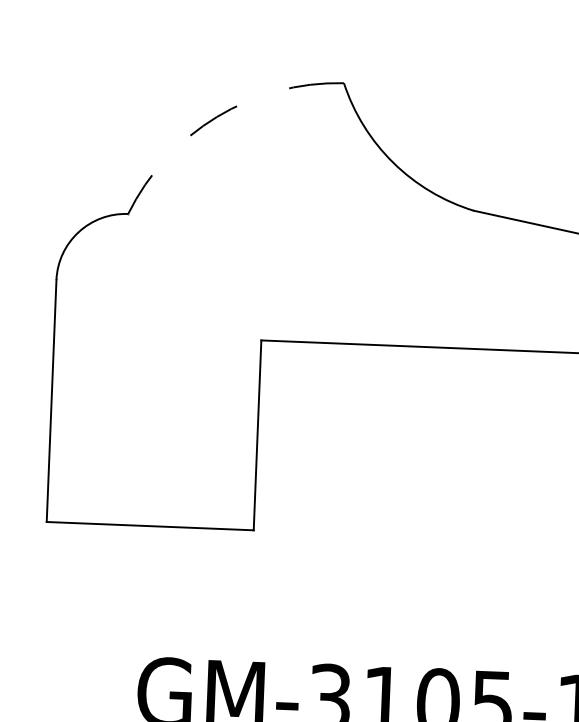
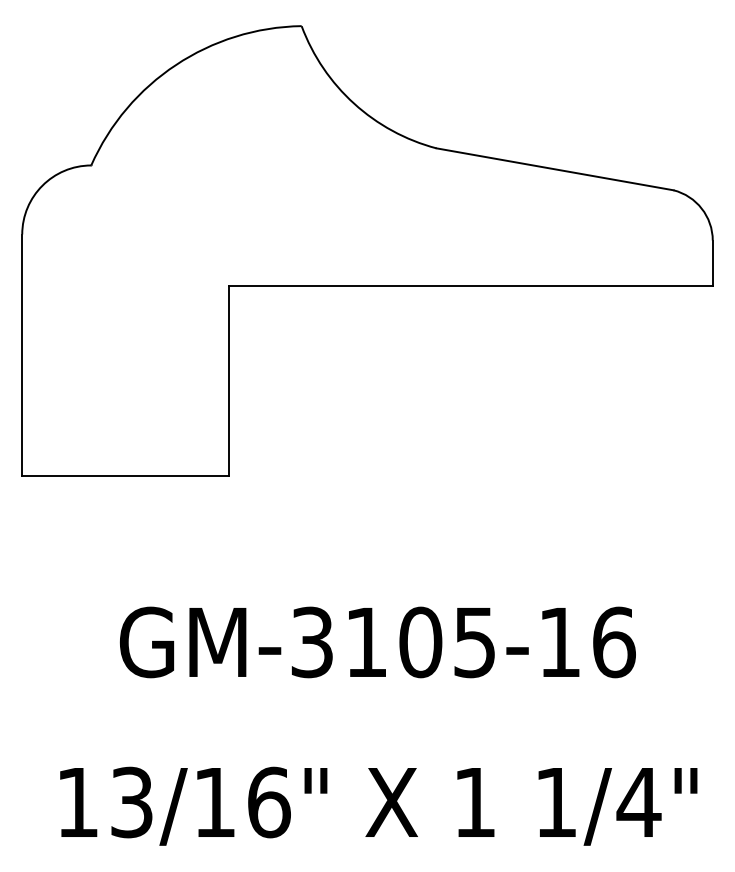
arc: (217, 116) -> (176, 64), dashed -> solid

